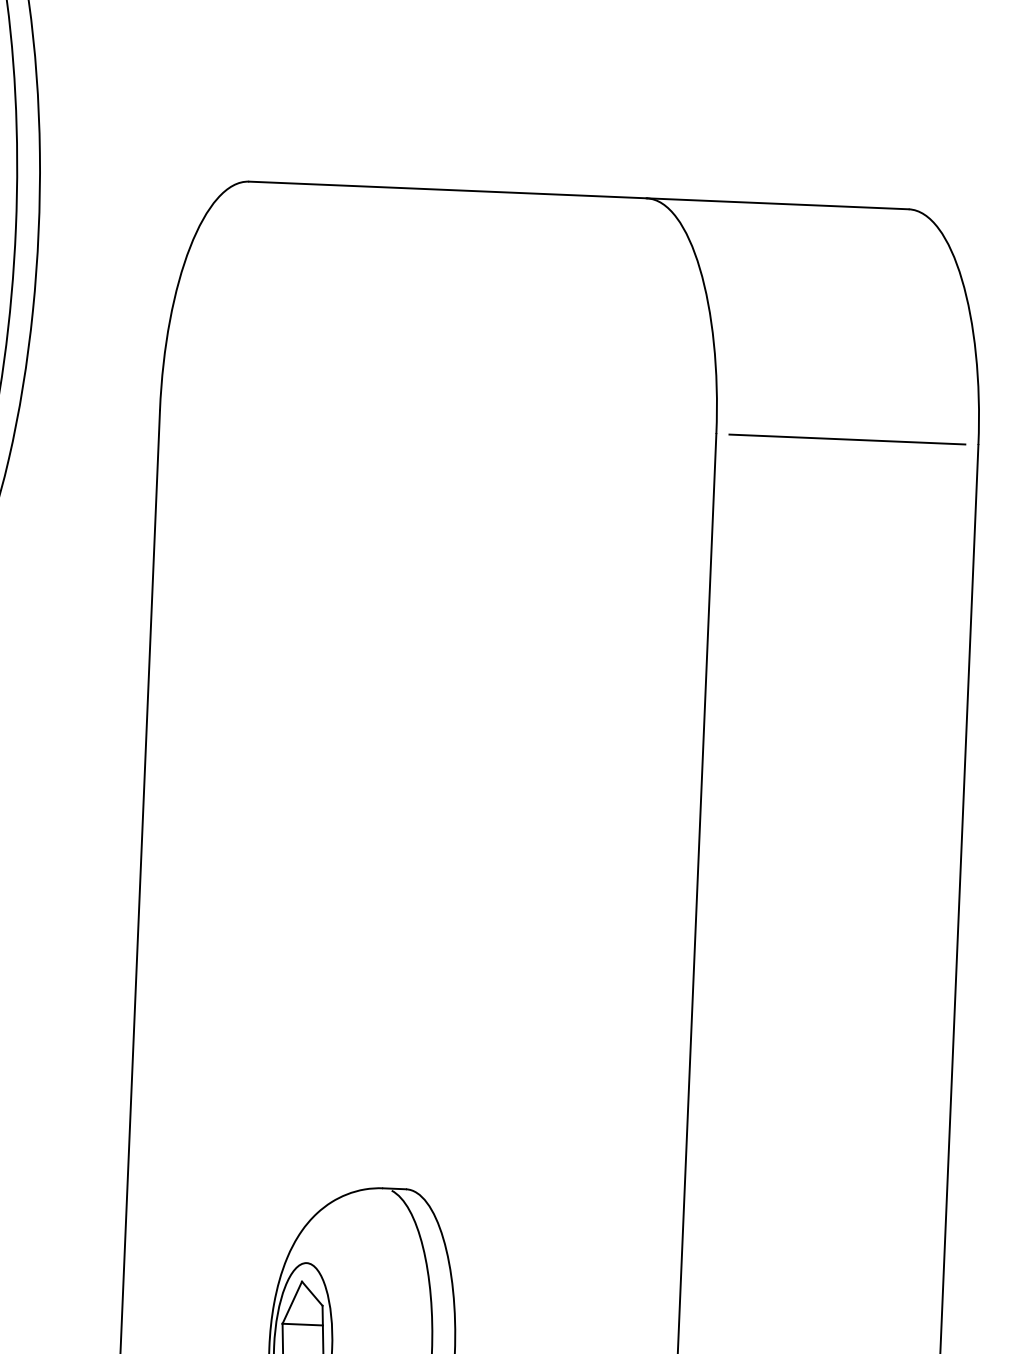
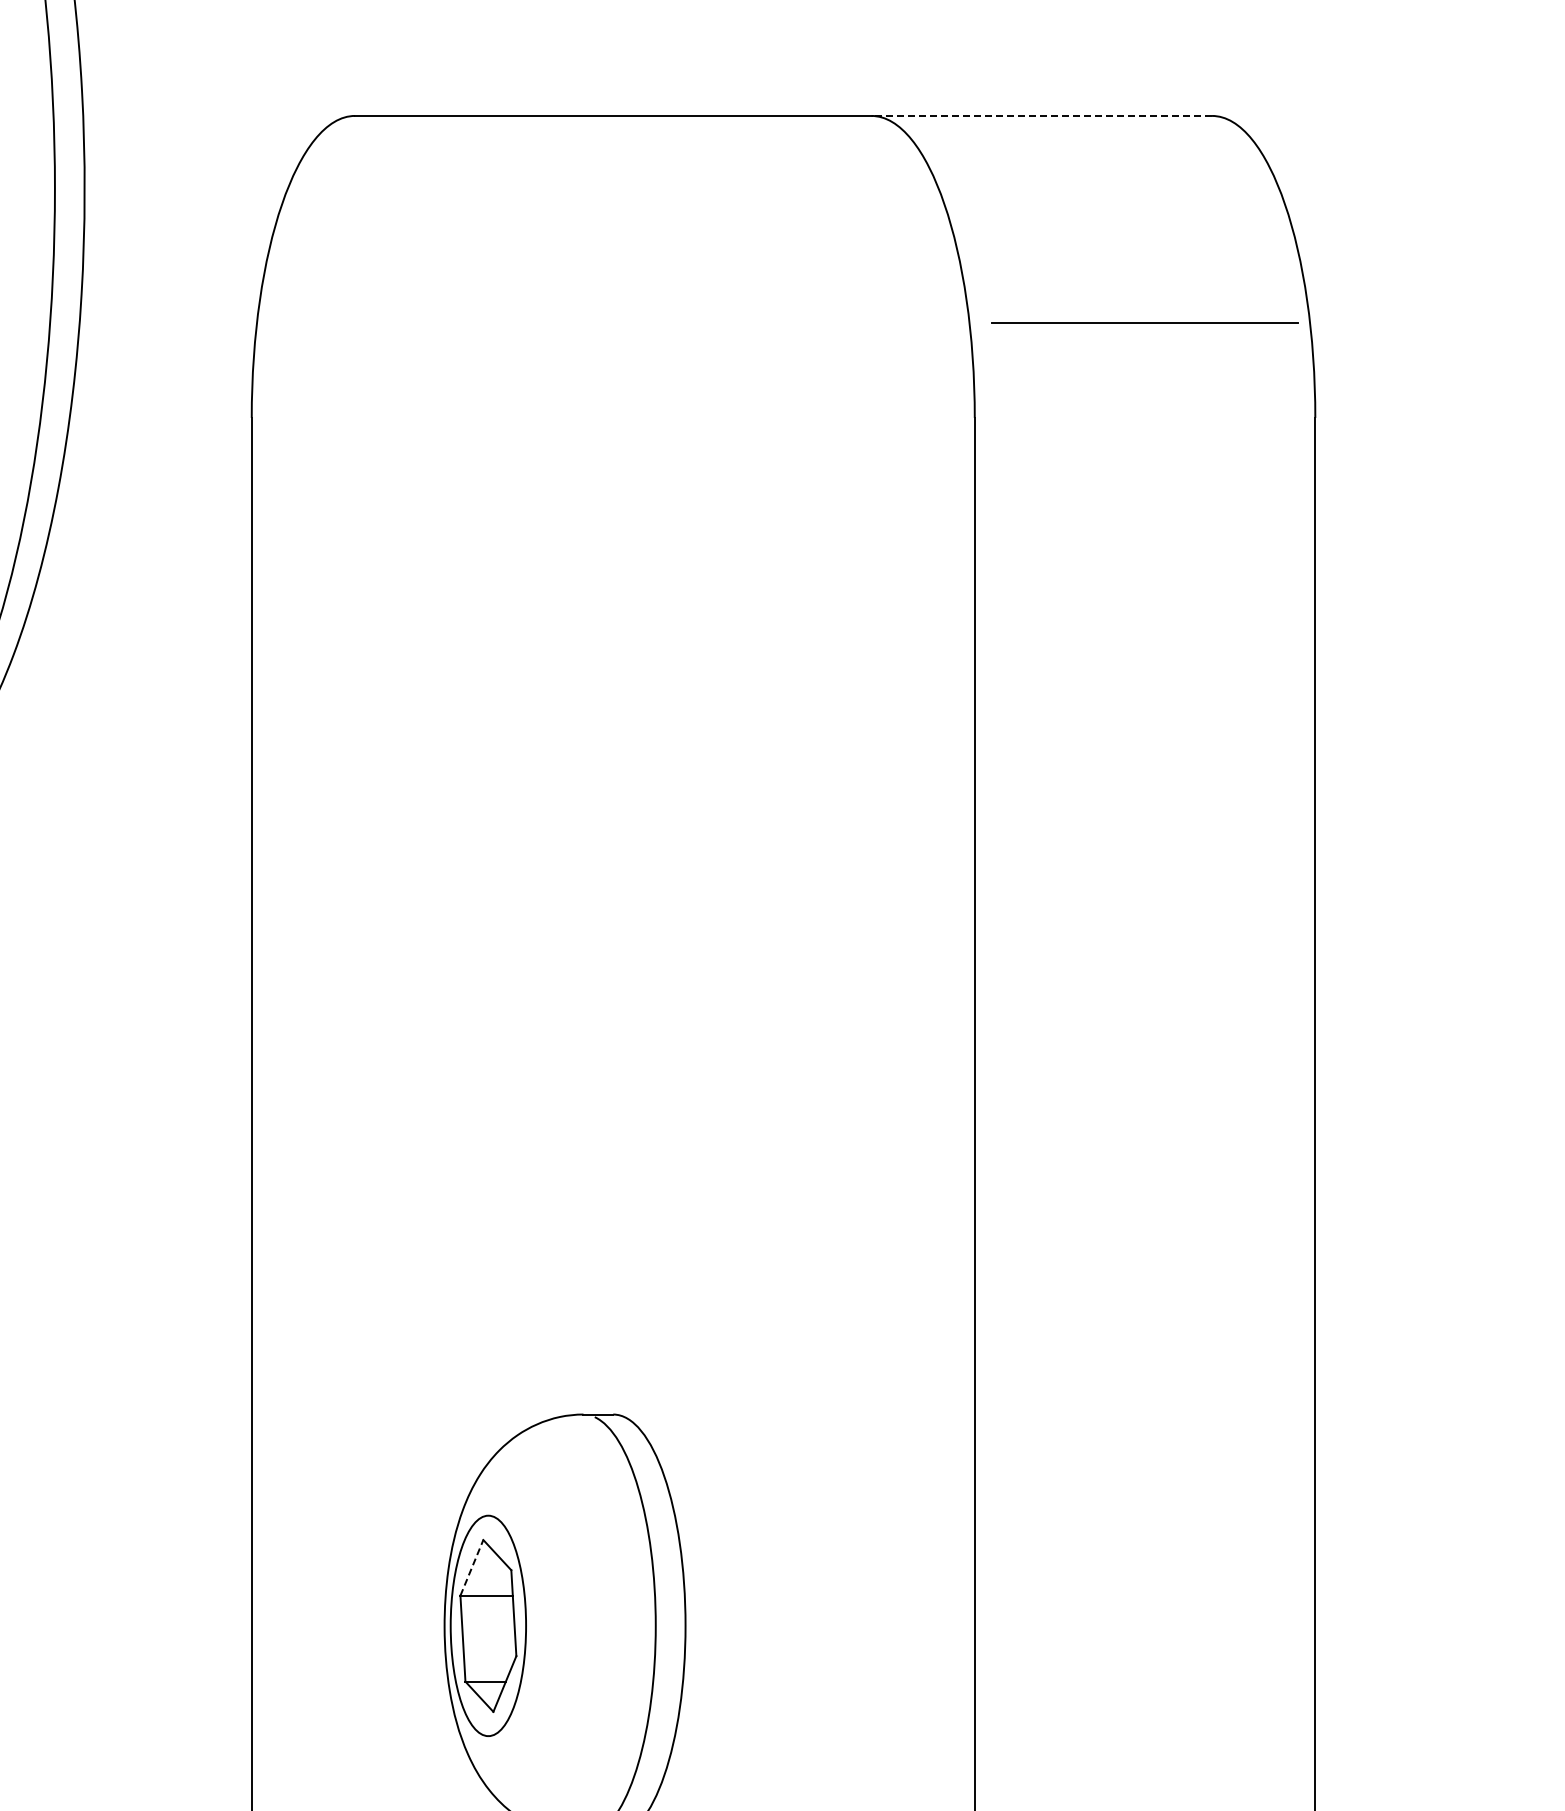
line: (777, 203) -> (1041, 115), solid -> dashed
line: (846, 439) -> (1144, 322), moved
line: (292, 1302) -> (472, 1567), solid -> dashed

